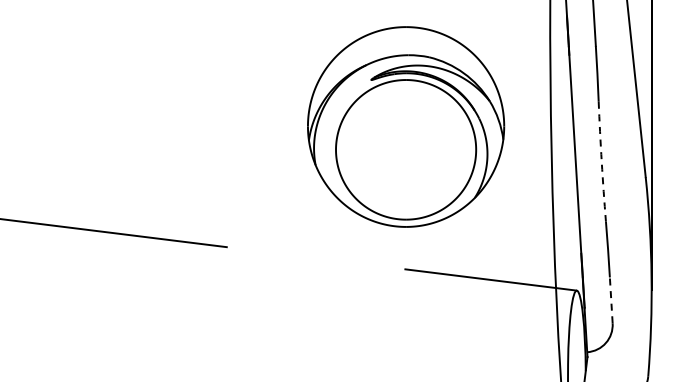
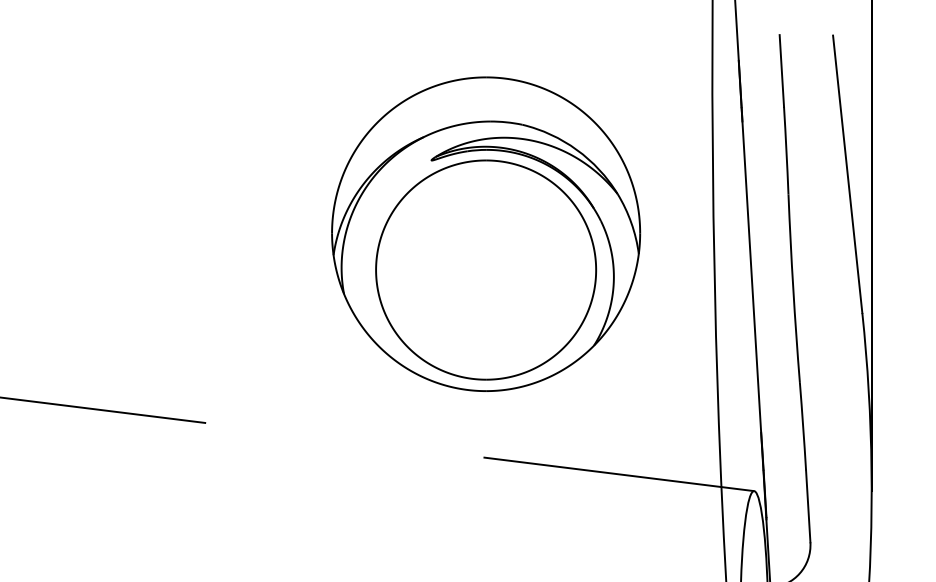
arc: (601, 161) -> (792, 288), dashed -> solid
line: (611, 300) -> (808, 506), dashed -> solid

